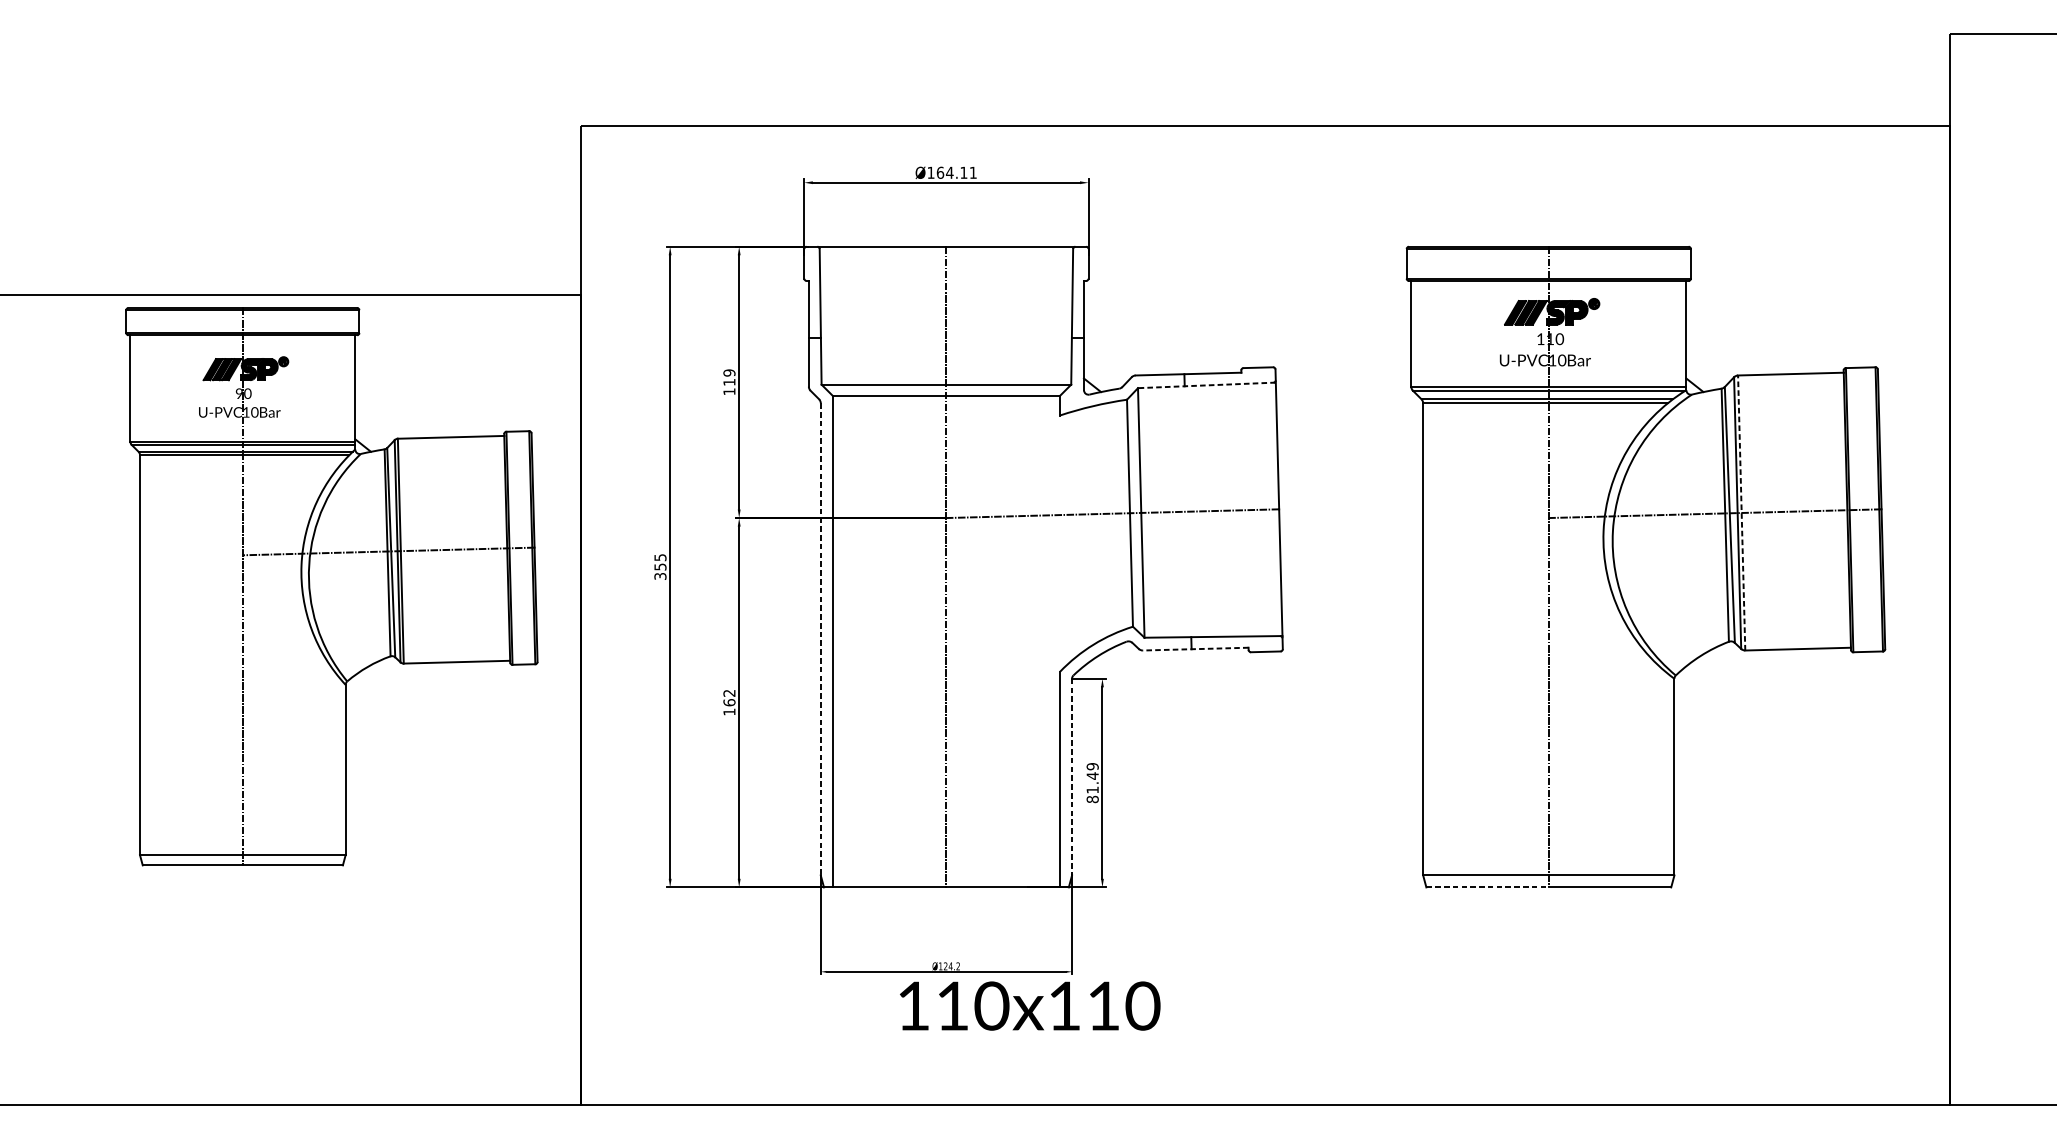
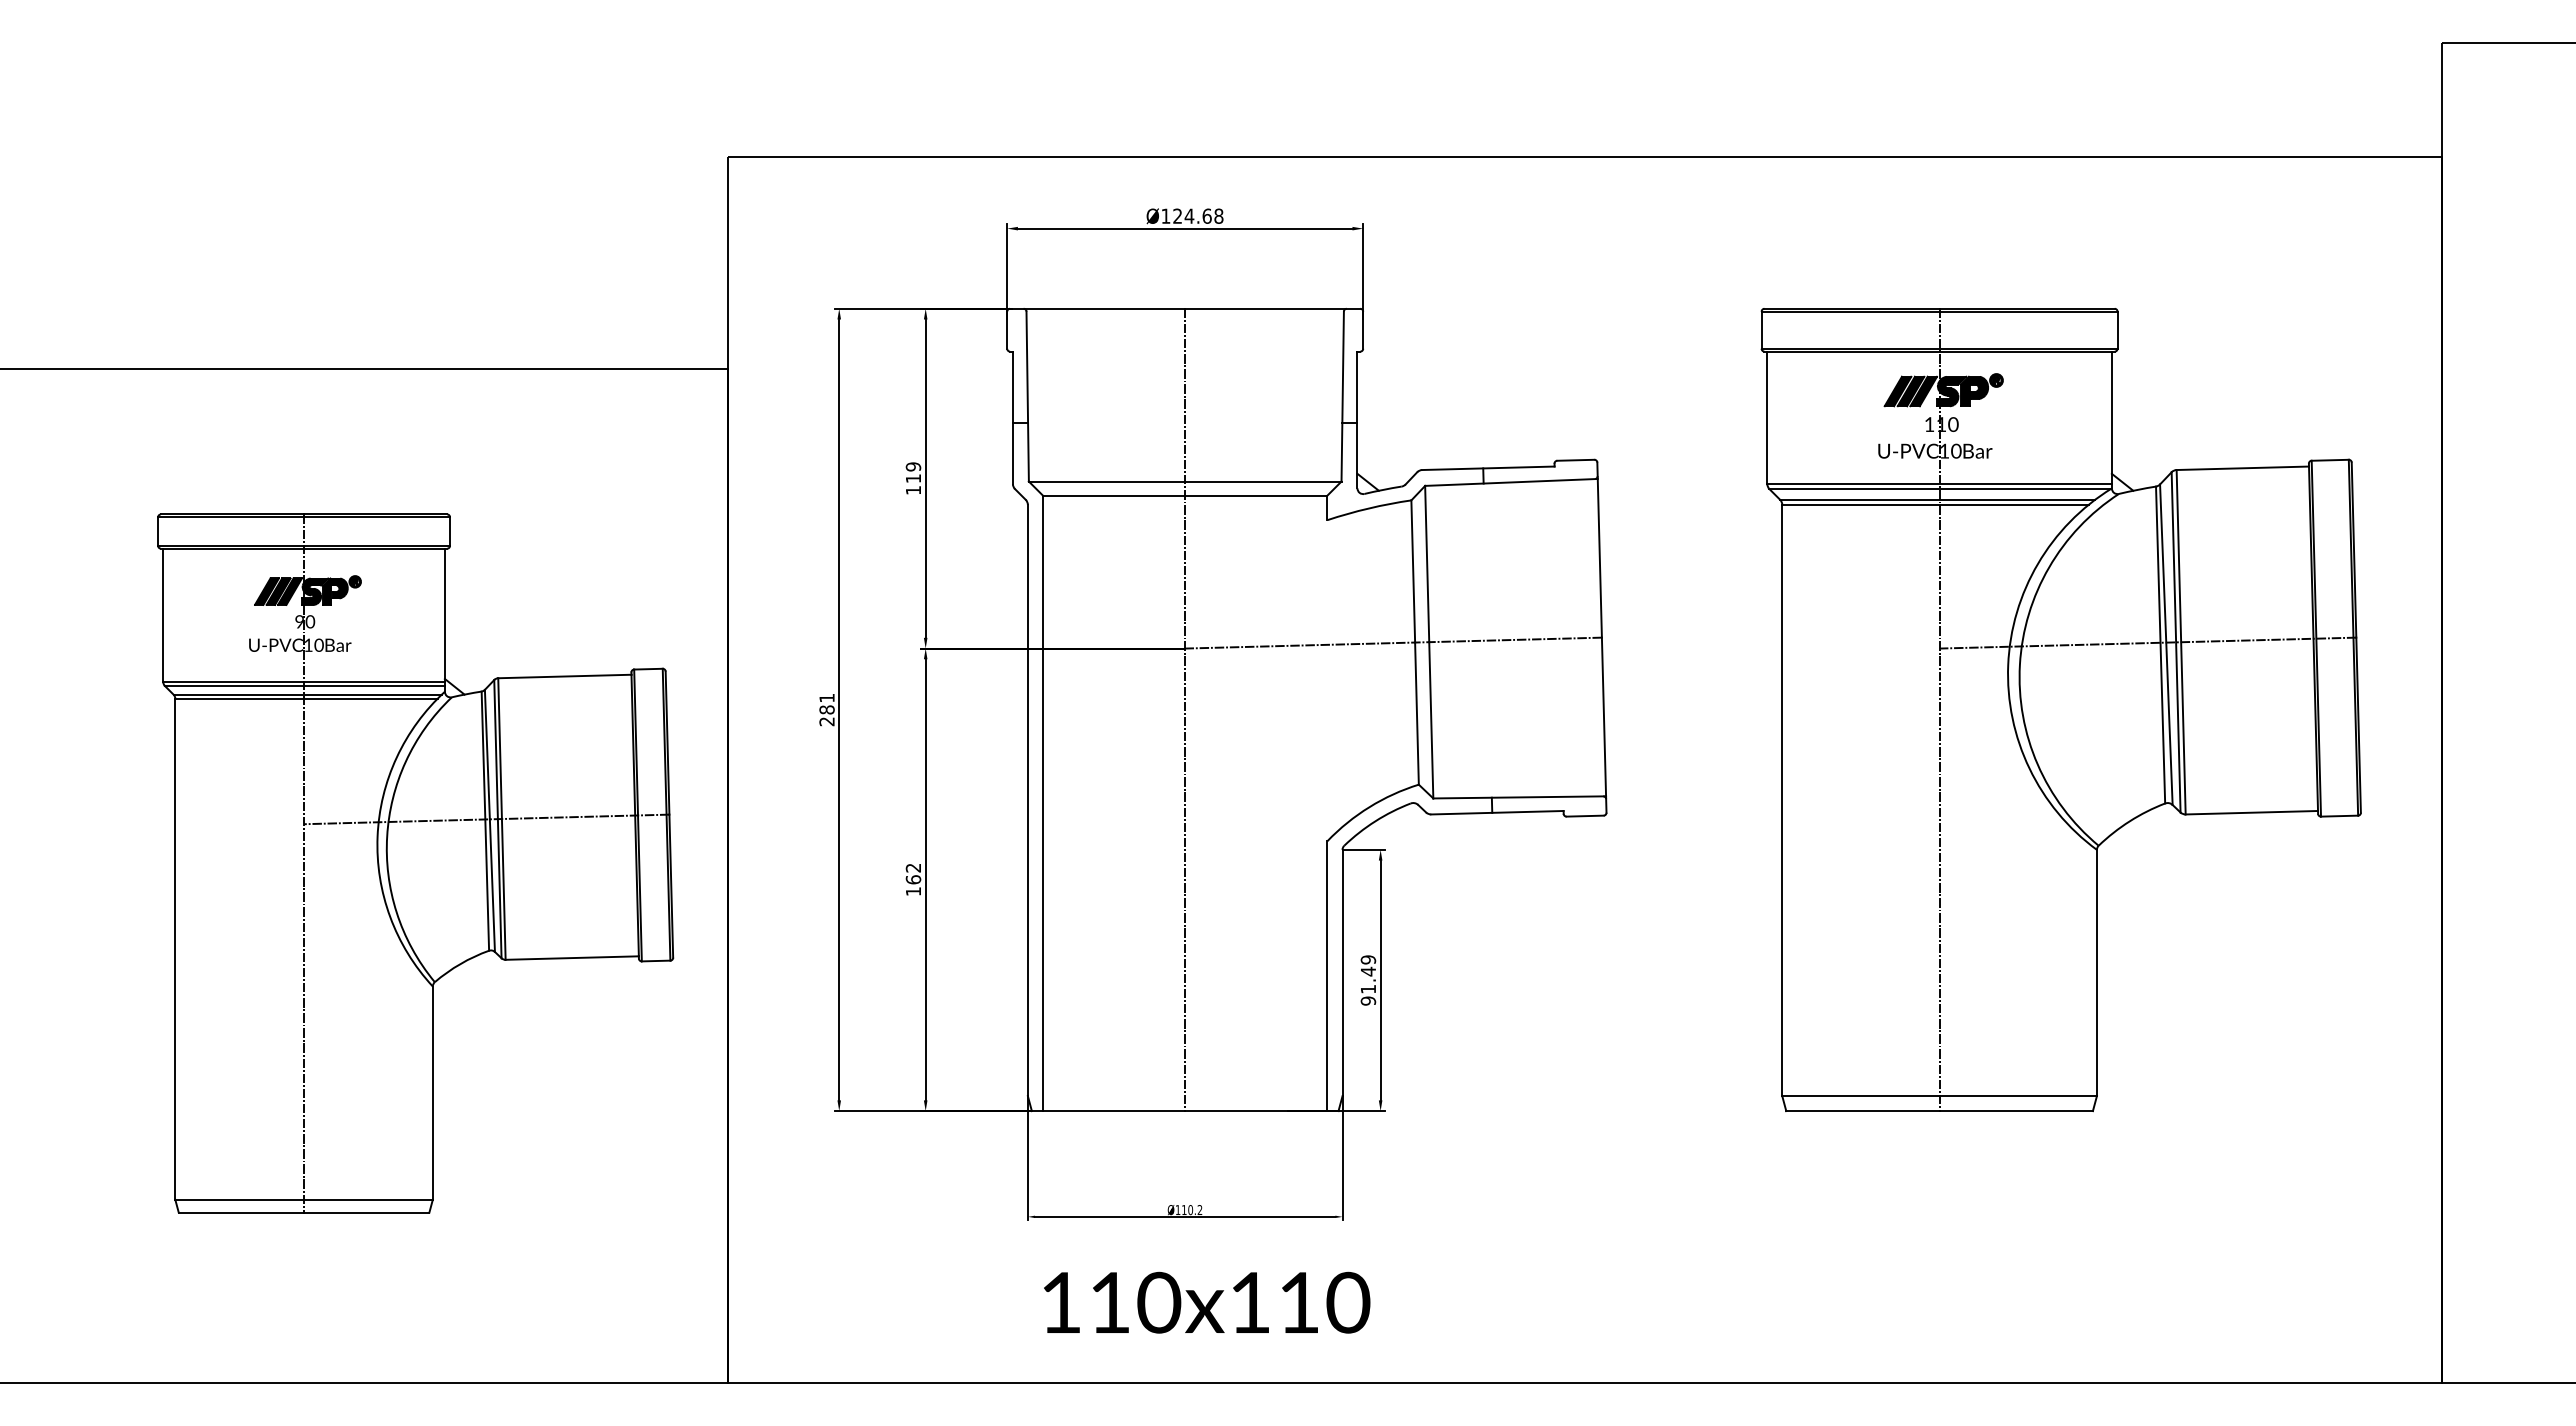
text: (957, 172) -> (1198, 215), Ø164.11 -> Ø124.68
line: (1206, 385) -> (1510, 482), dashed -> solid
line: (1741, 512) -> (2181, 641), dashed -> solid
text: (659, 567) -> (826, 710), 355 -> 281
part: (331, 586) -> (415, 863), moved
line: (820, 639) -> (1027, 800), dashed -> solid
line: (1194, 648) -> (1496, 812), dashed -> solid
line: (1072, 777) -> (1342, 973), dashed -> solid
text: (1092, 799) -> (1368, 1000), 81.49 -> 91.49
line: (1487, 887) -> (1862, 1111), dashed -> solid
text: (948, 966) -> (1187, 1210), Ø124.2 -> Ø110.2
text: (1030, 1005) -> (1207, 1302), moved

